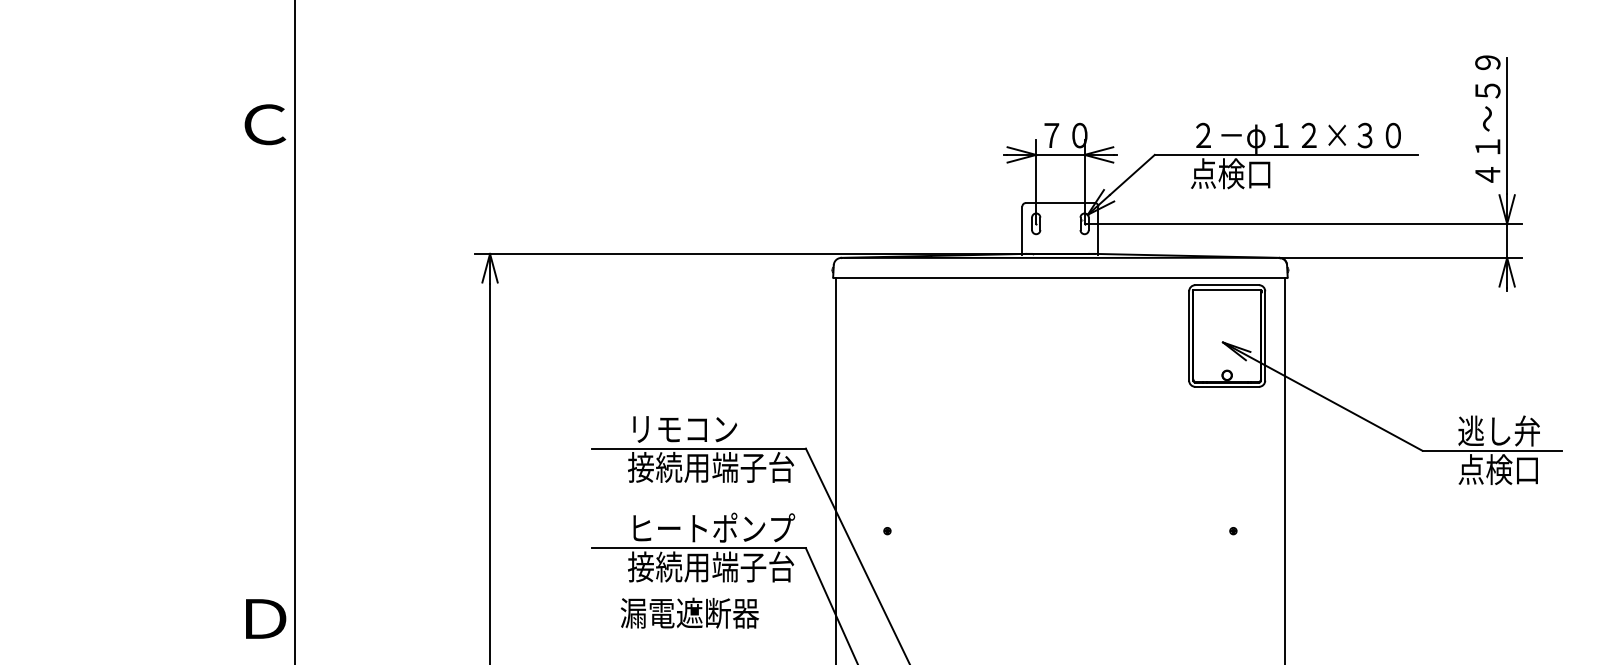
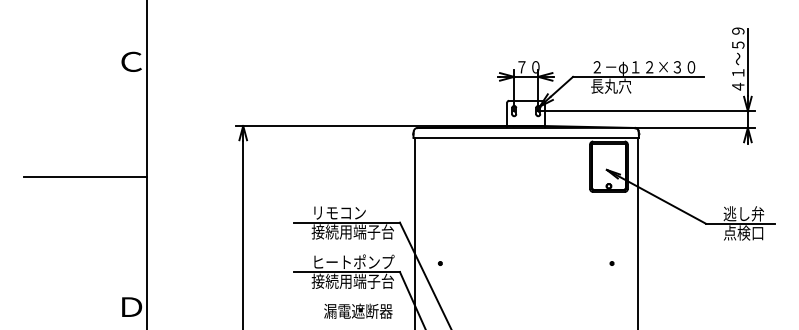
text: (1232, 172) -> (611, 85), 点検口 -> 長丸穴
line: (170, 357) -> (84, 177), added
text: (690, 611) -> (358, 310), moved

